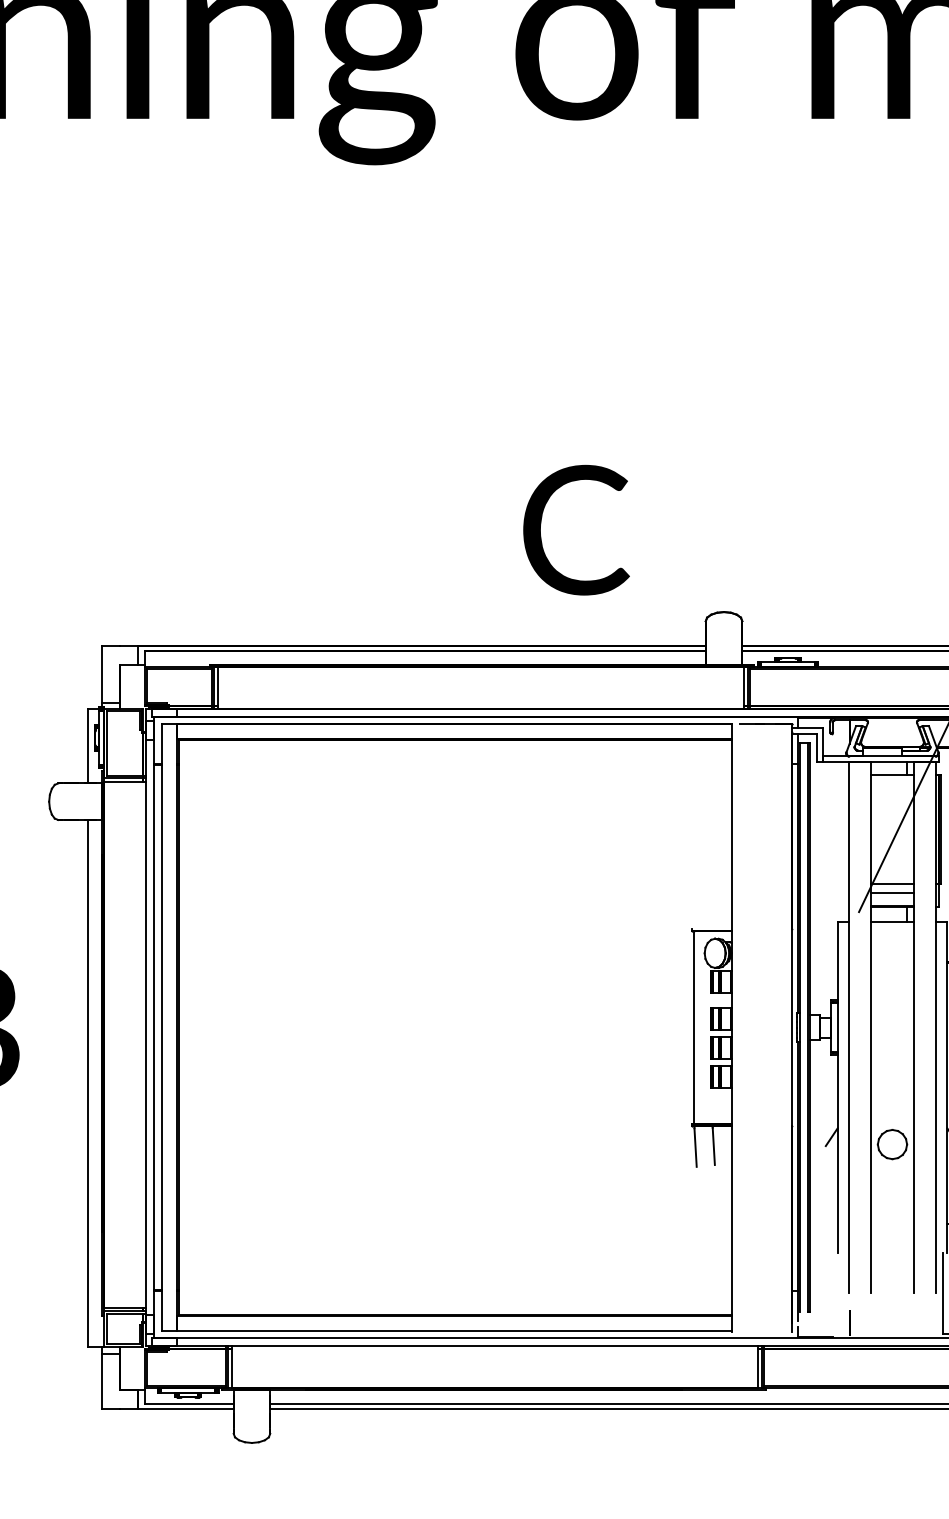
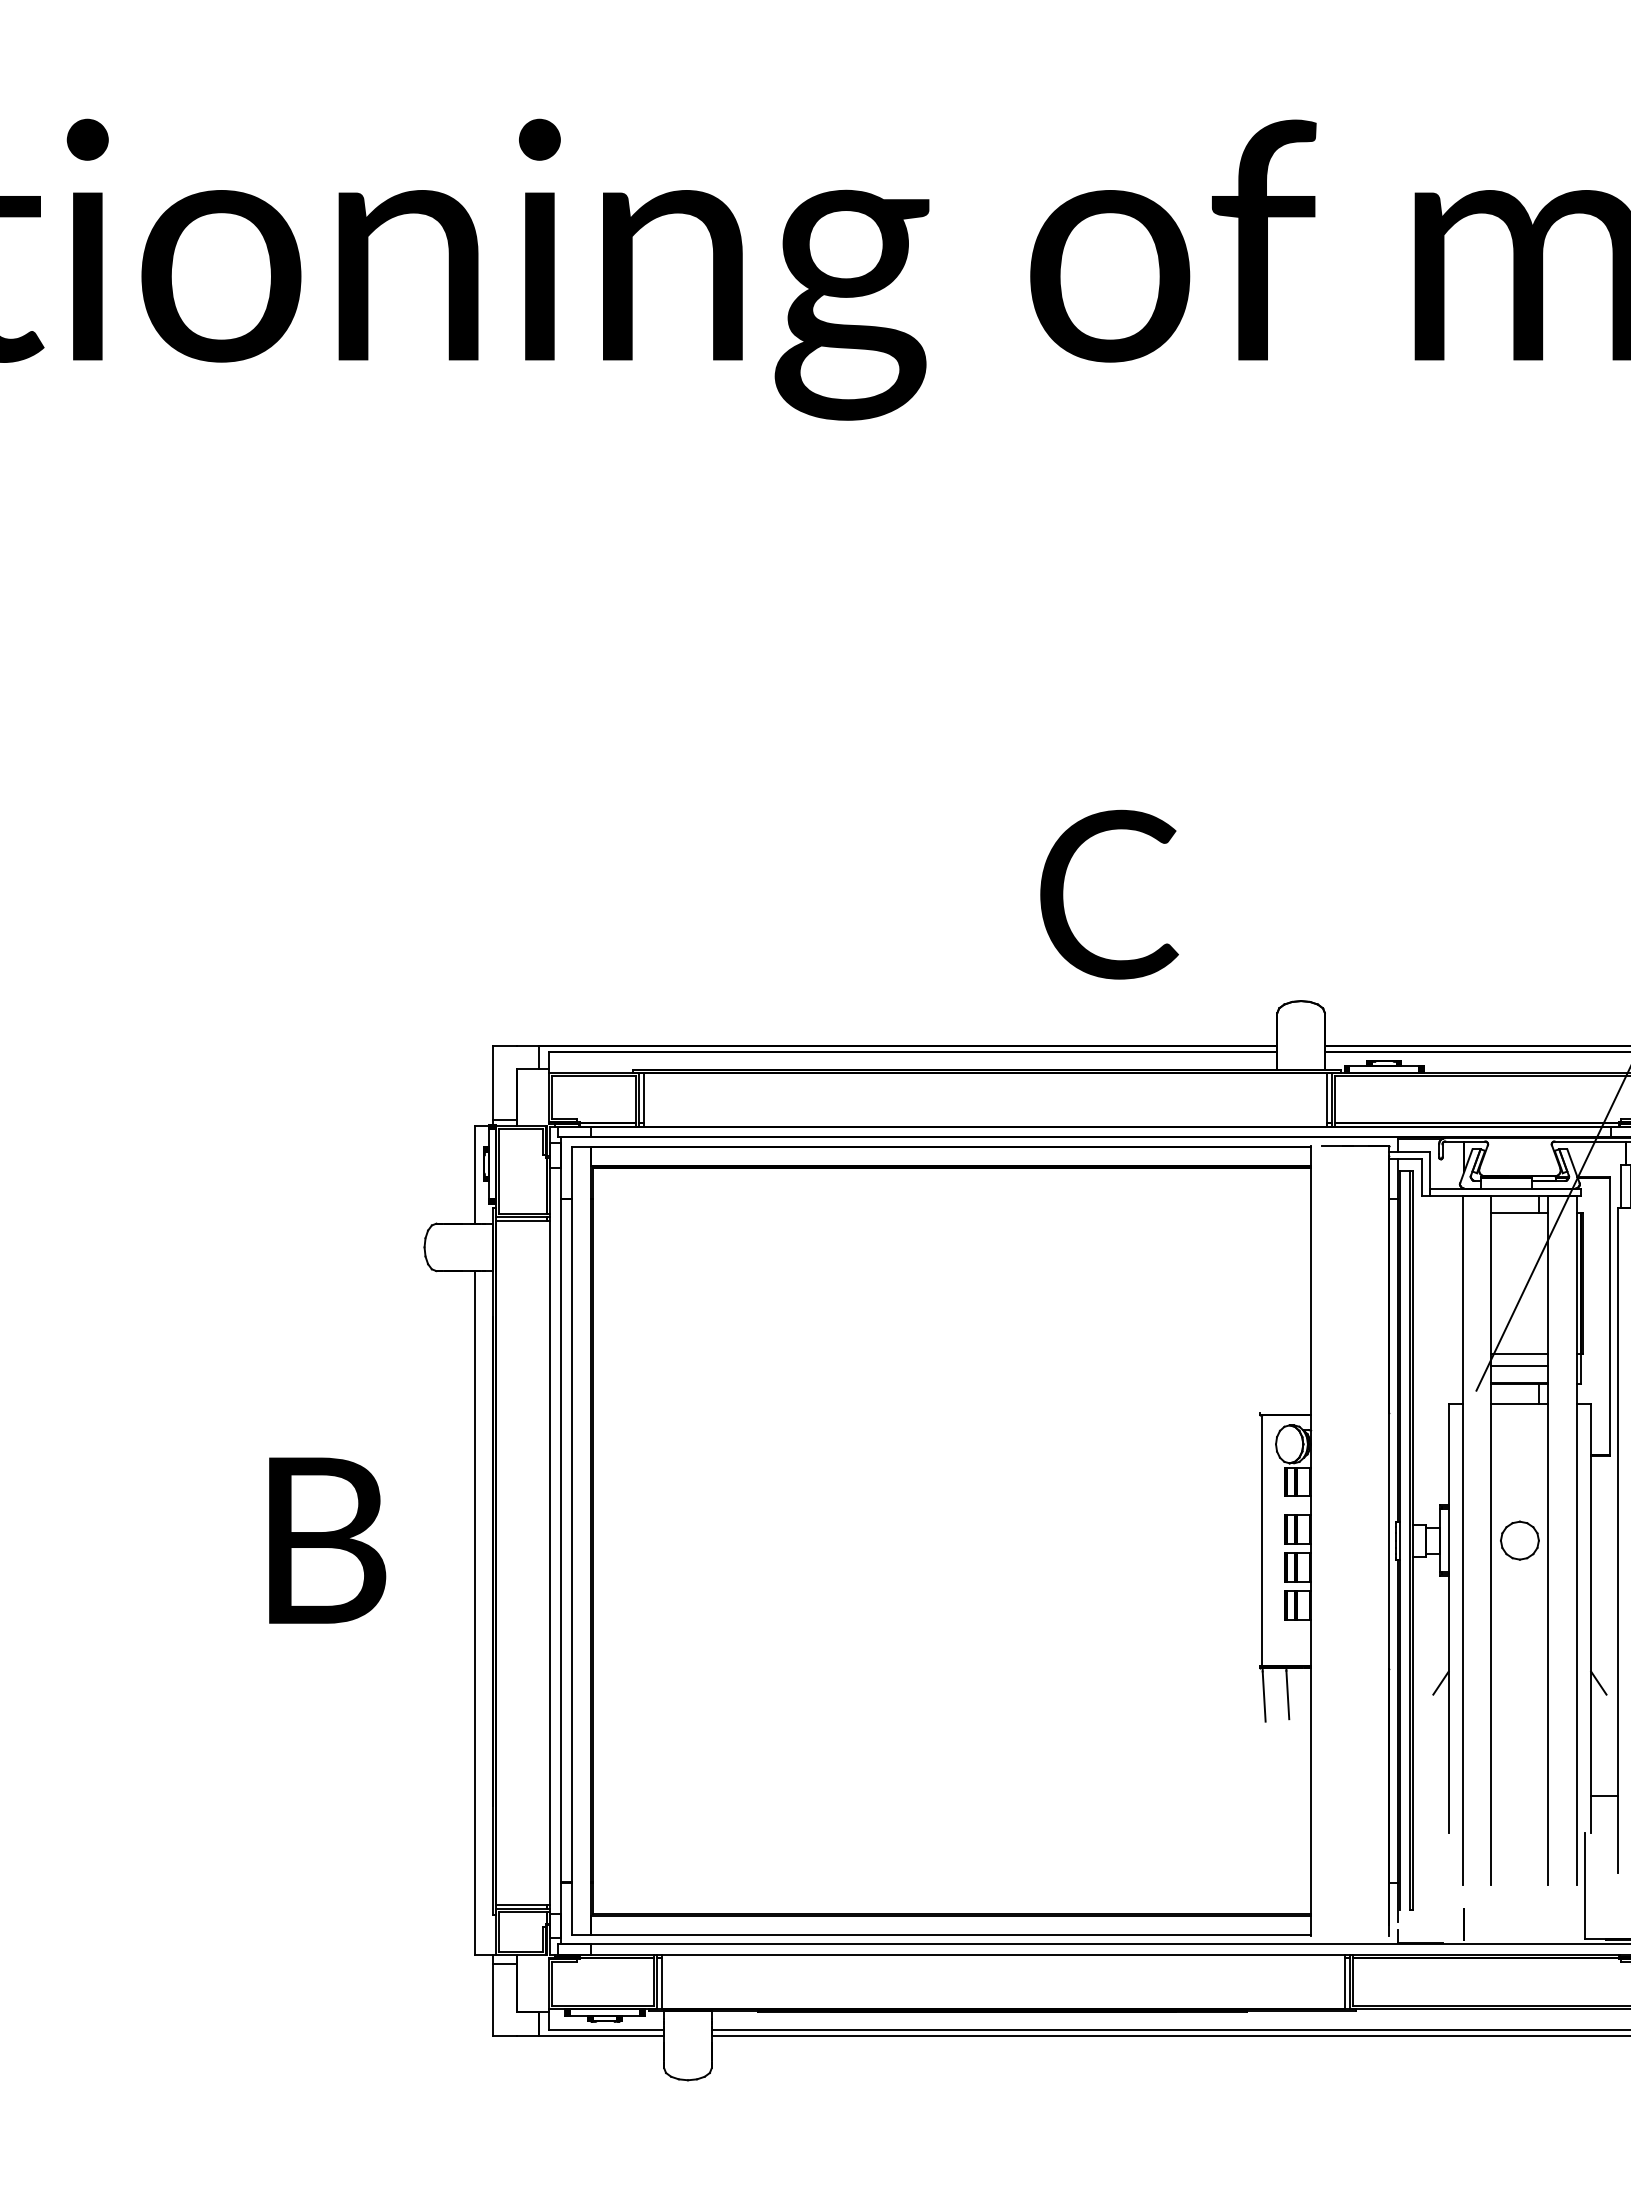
part: (892, 1144) -> (1519, 1540), moved

